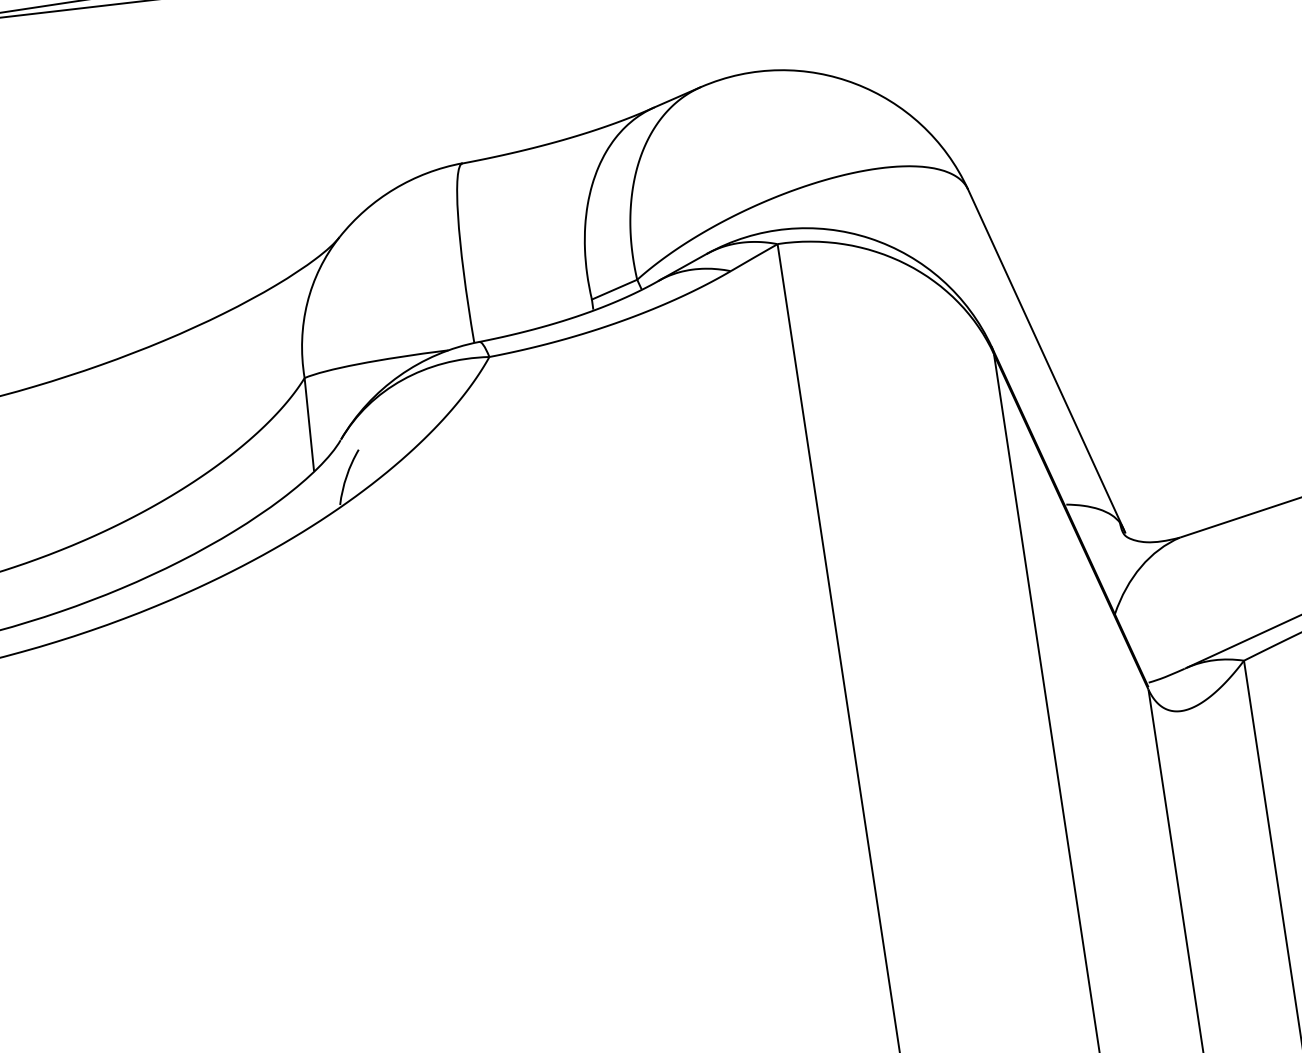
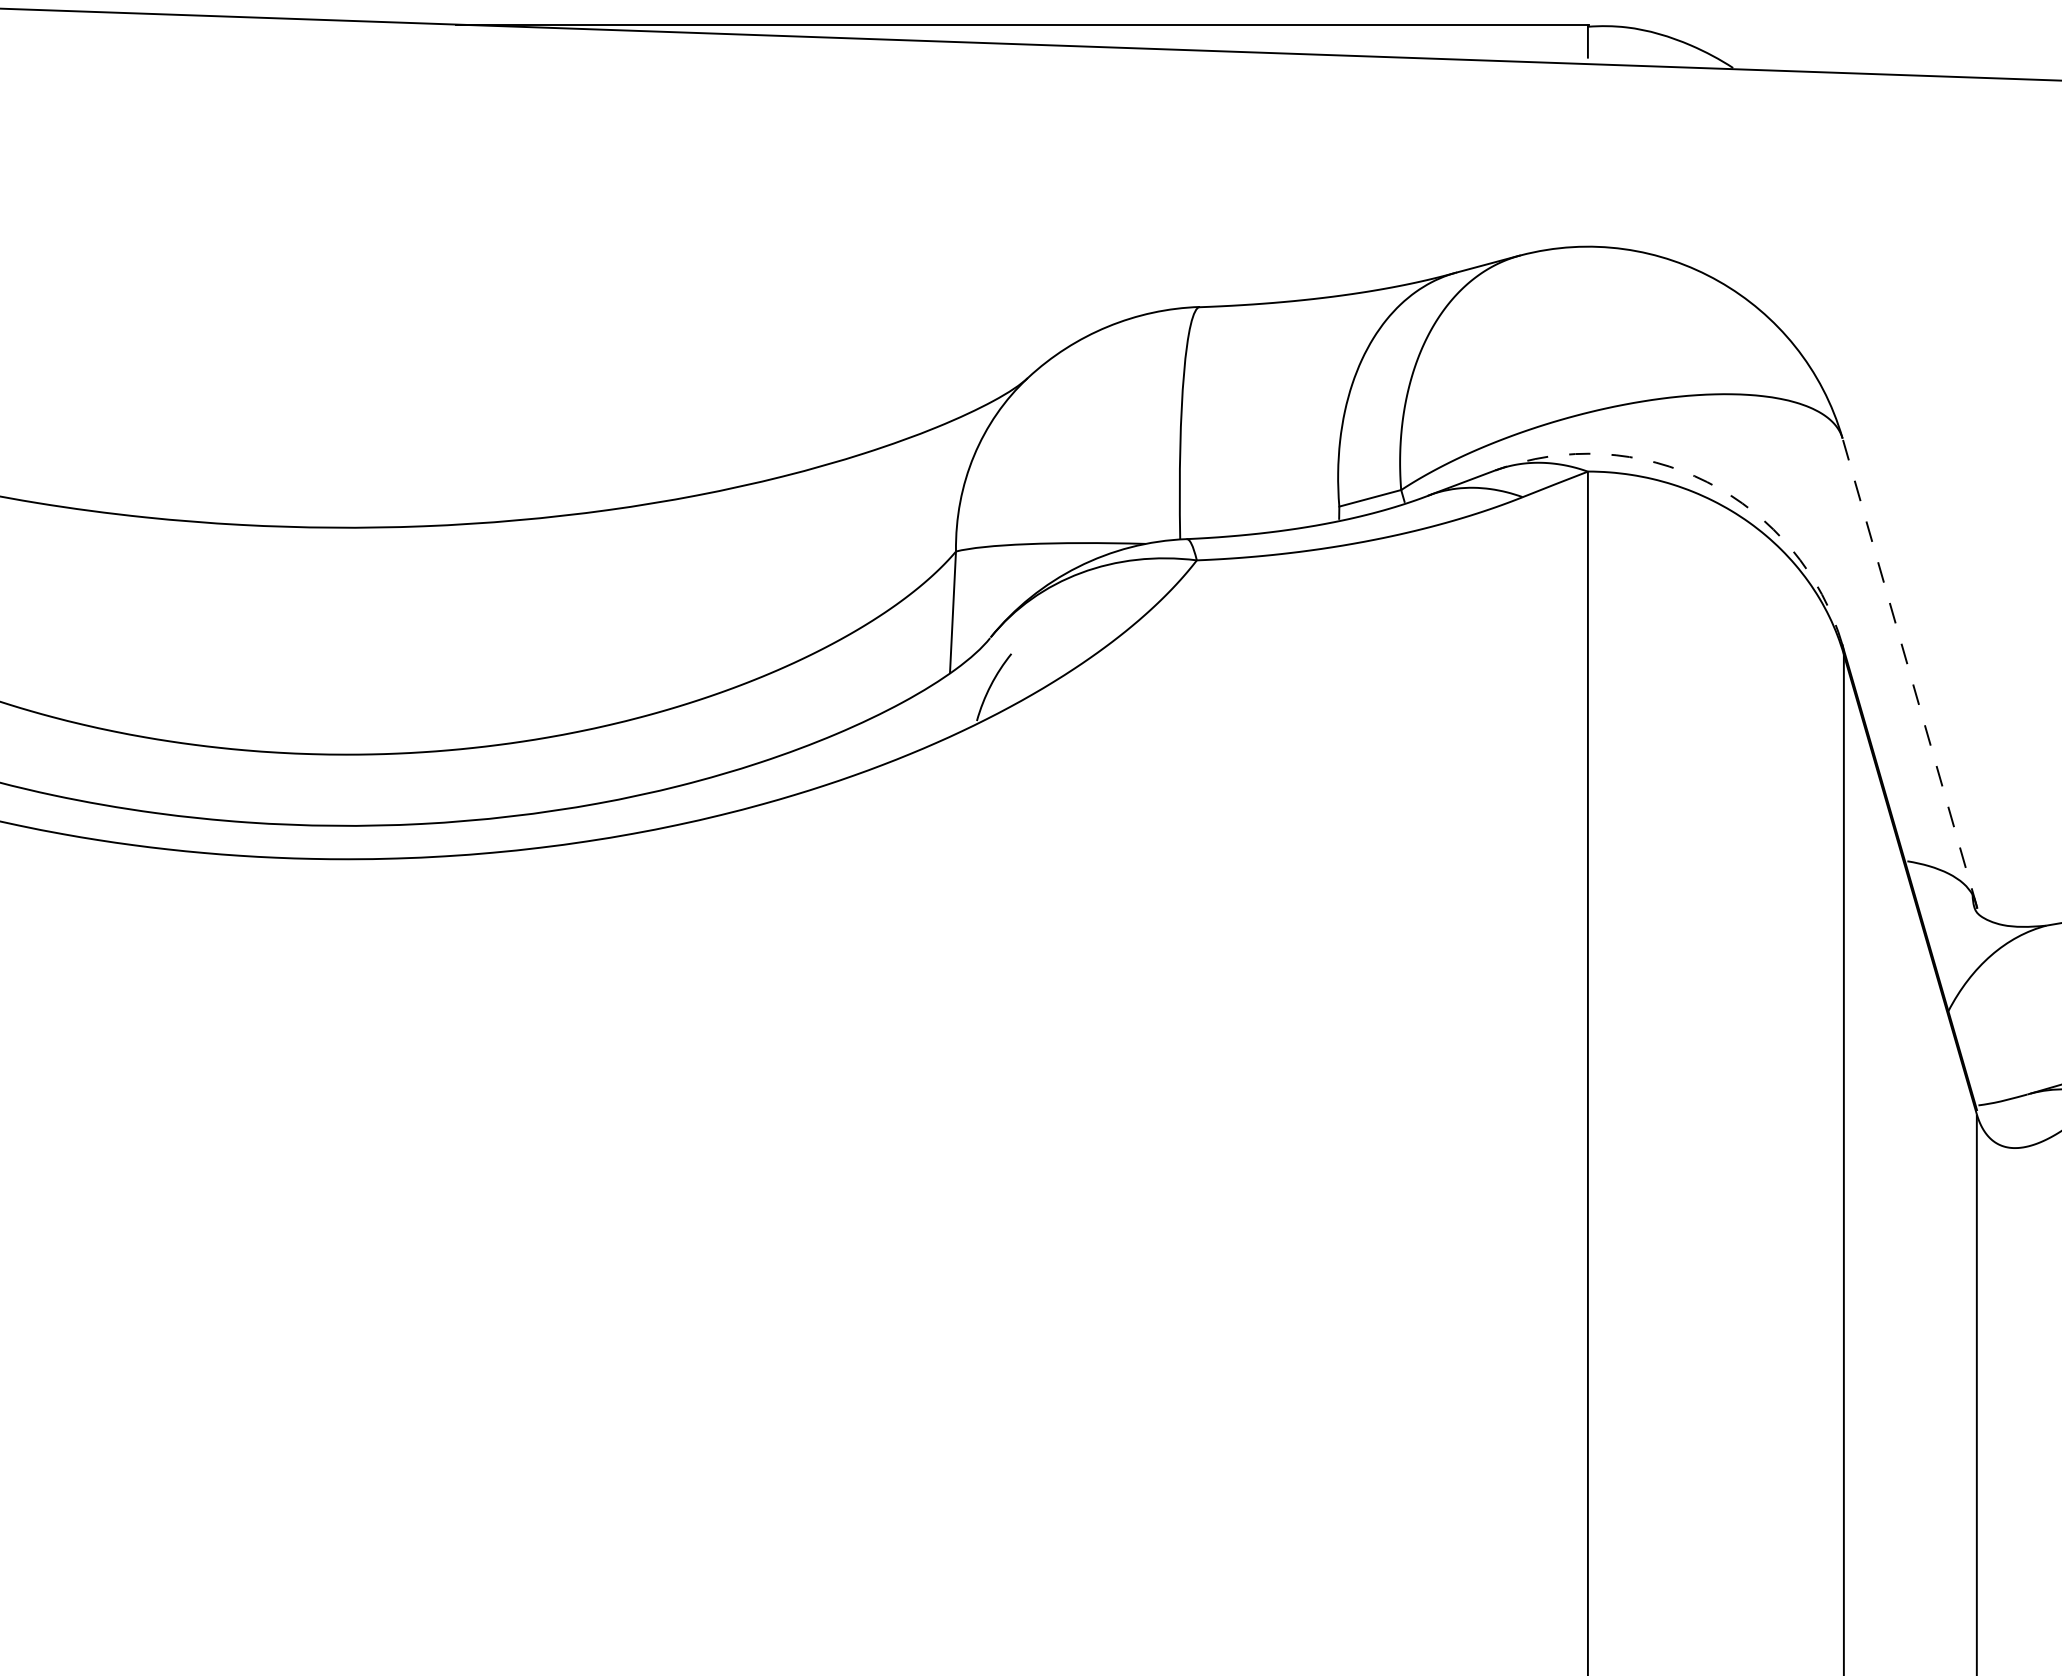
arc: (870, 238) -> (1707, 482), solid -> dashed
line: (1047, 360) -> (1910, 673), solid -> dashed

